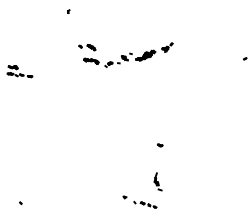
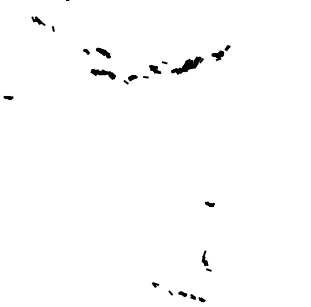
part: (52, 28) -> (43, 23), added
part: (157, 182) -> (205, 261), size x0.71

